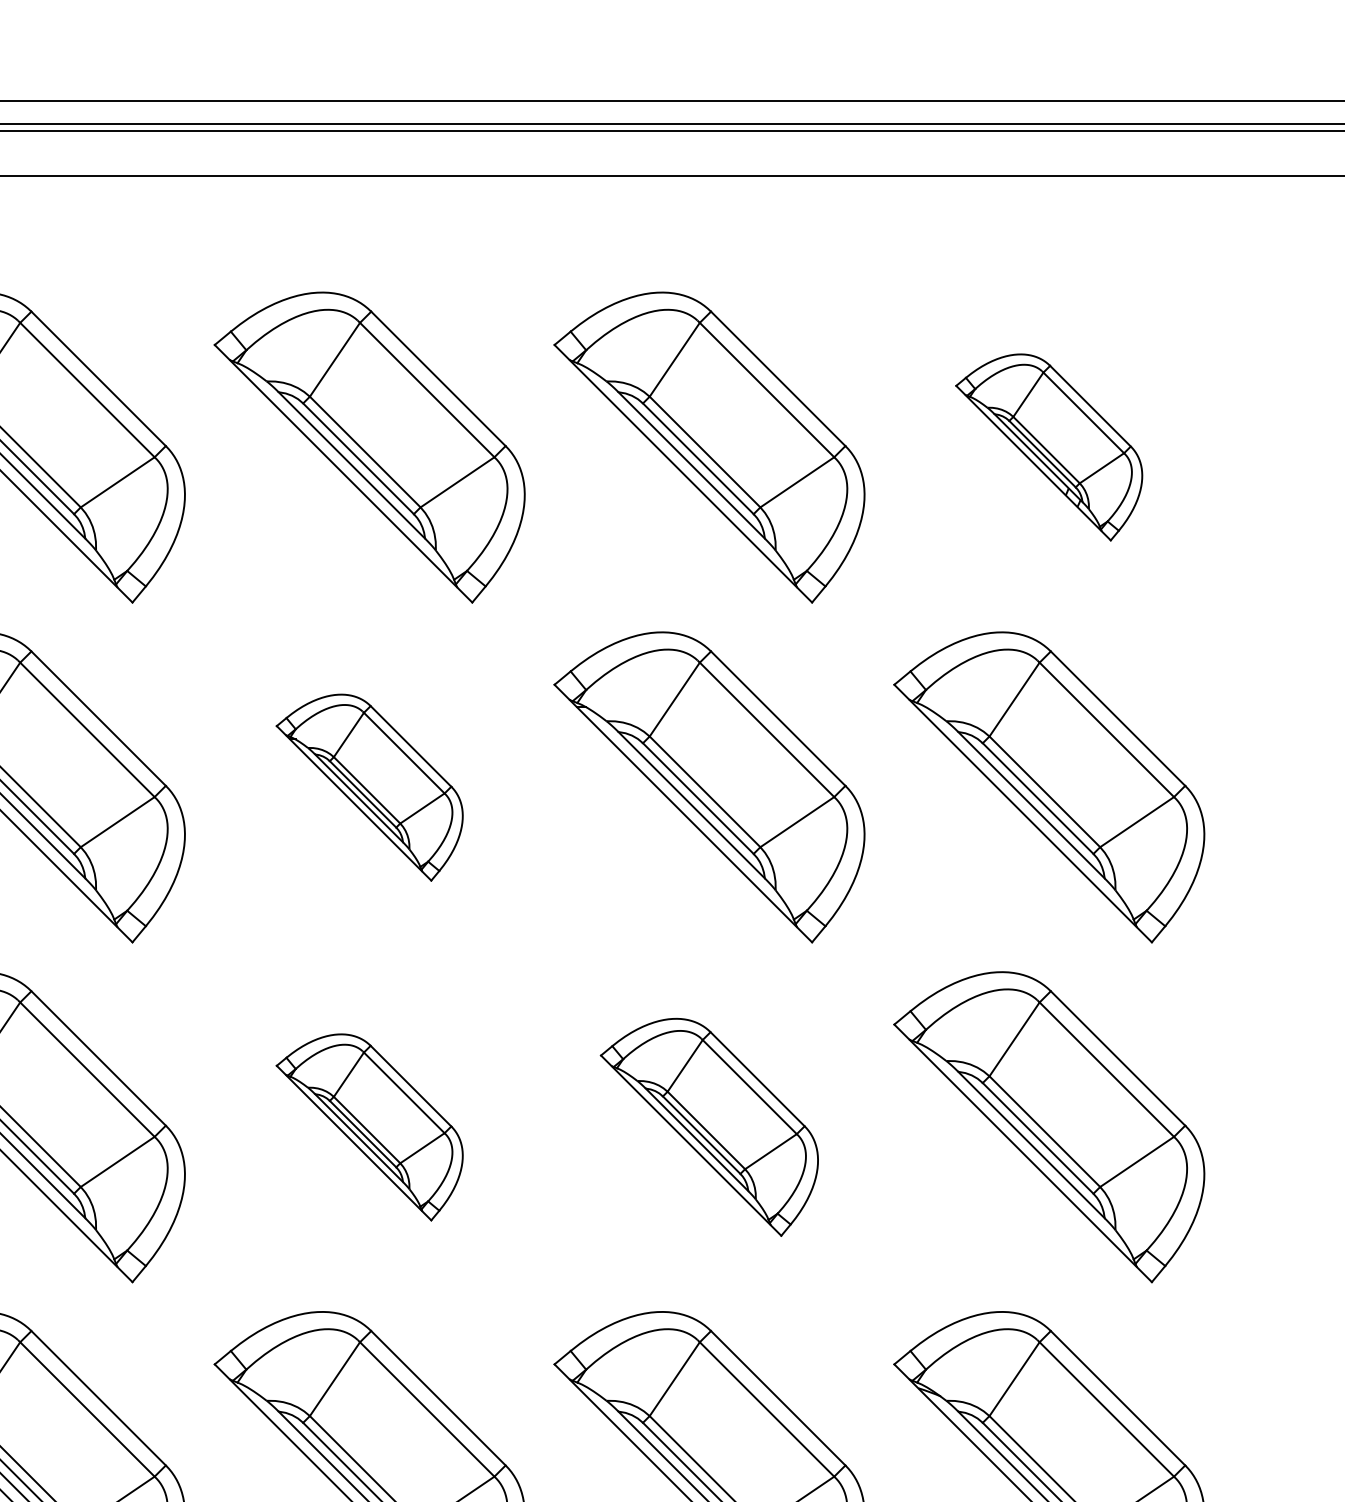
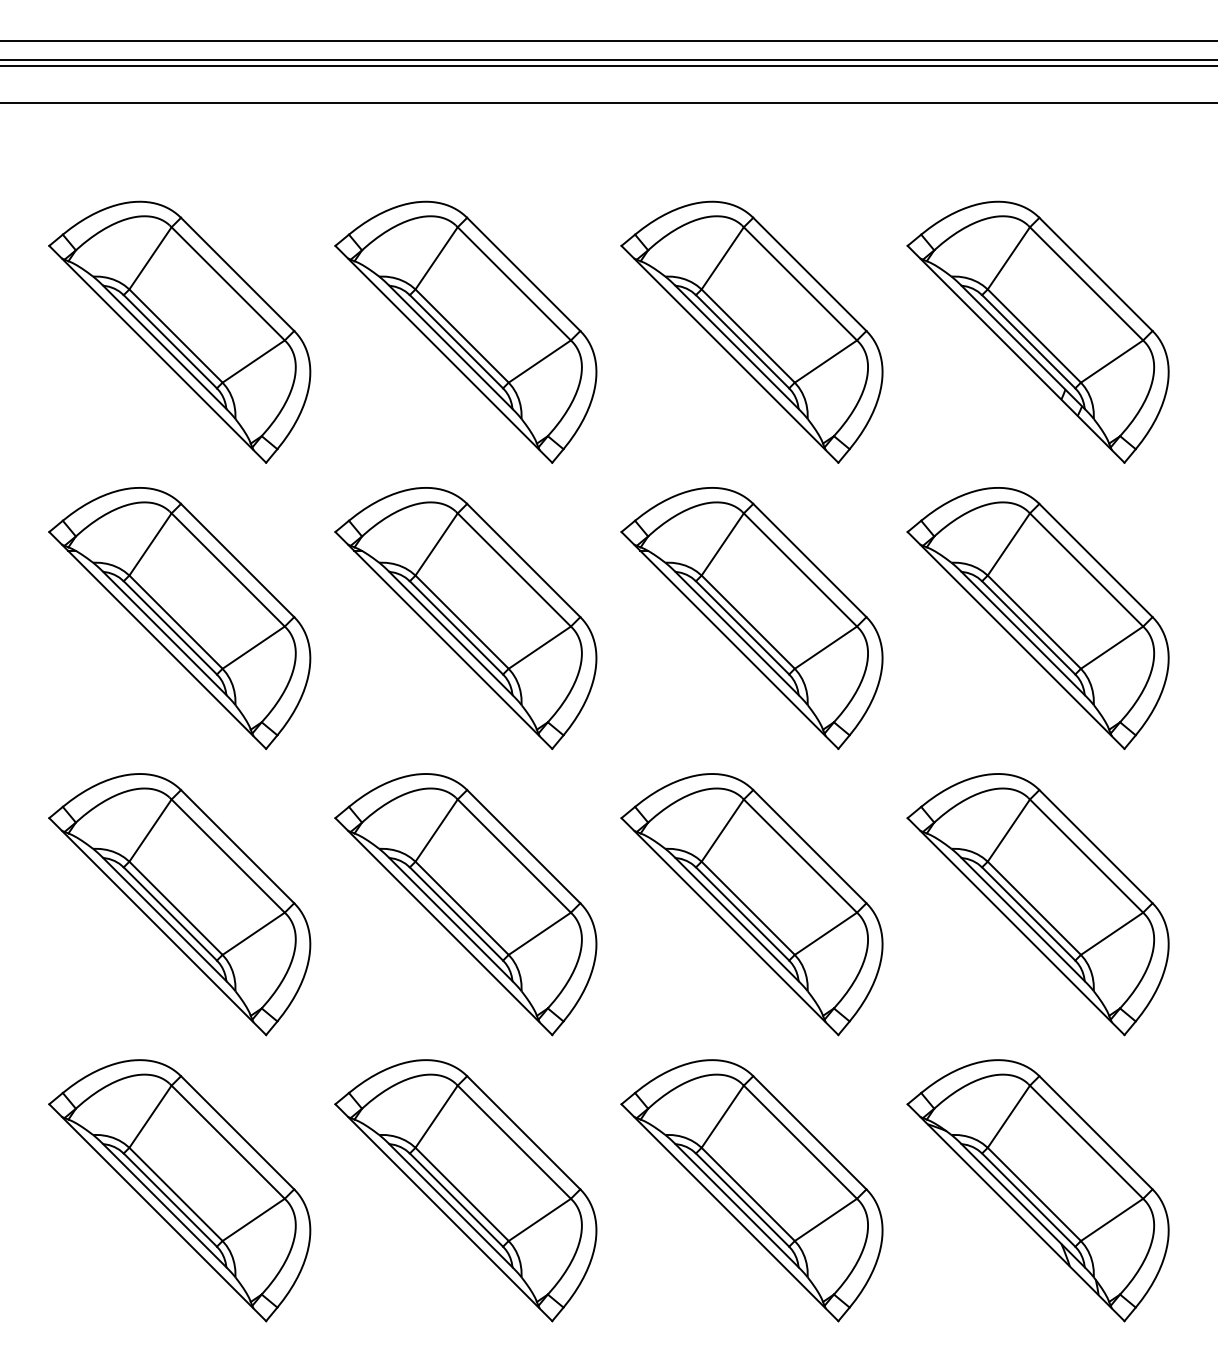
part: (1048, 446) -> (1037, 331), size x1.67
part: (369, 787) -> (465, 618), size x1.67
part: (369, 1127) -> (465, 904), size x1.67
part: (708, 1127) -> (751, 904), size x1.43

